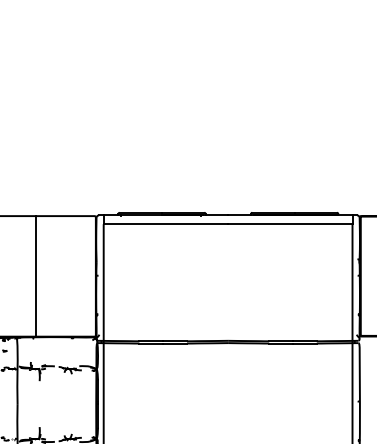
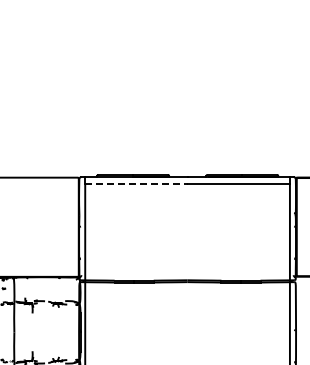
line: (166, 224) -> (136, 184), solid -> dashed
line: (35, 275) -> (29, 226), removed

